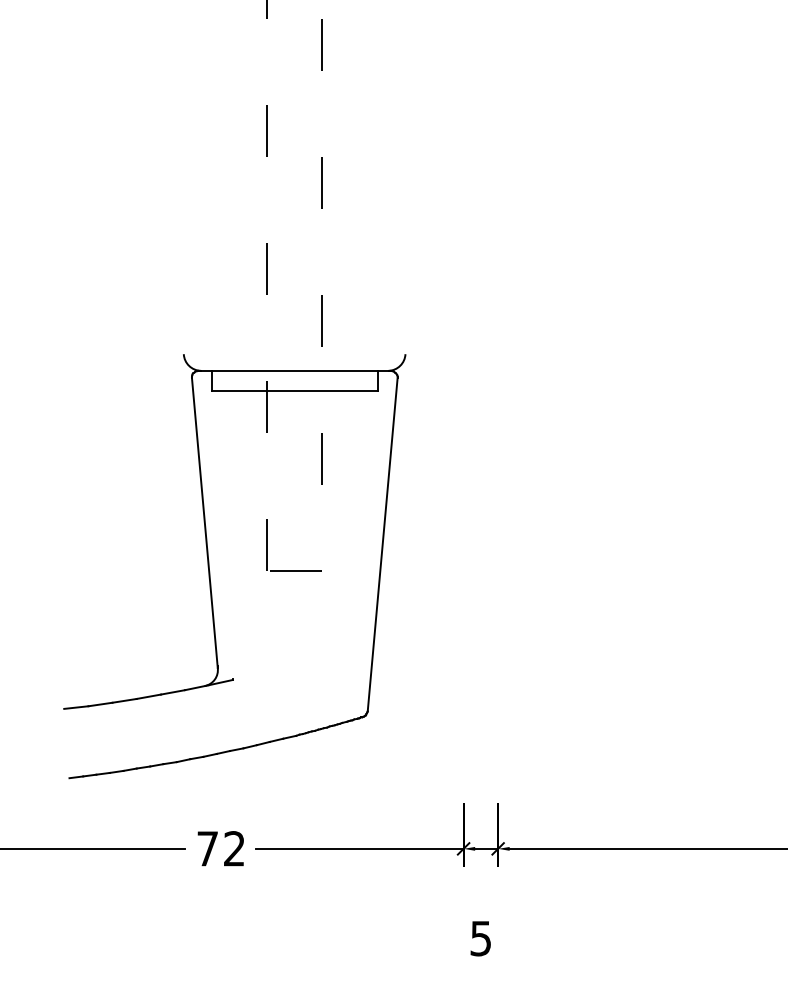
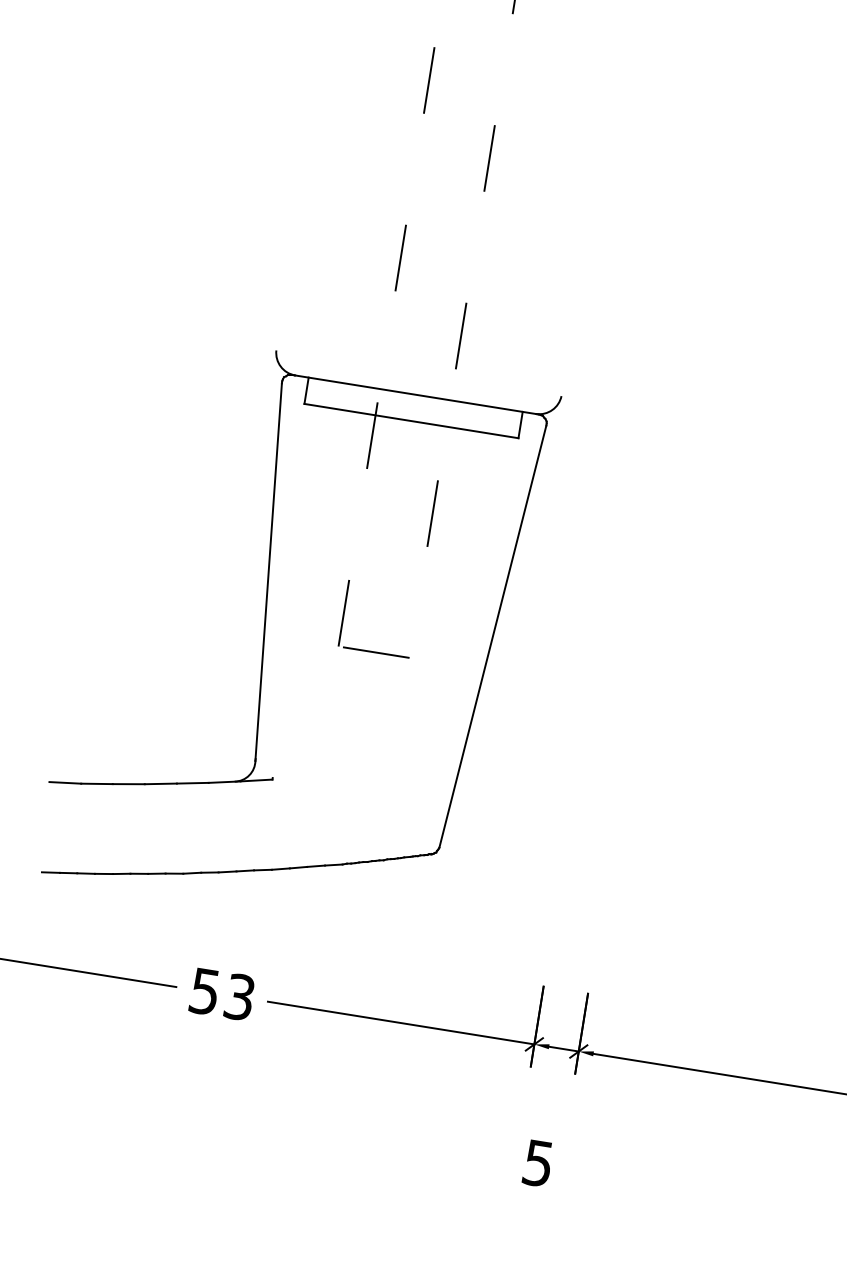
text: (220, 848) -> (221, 993), 72 -> 53

